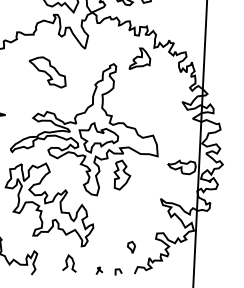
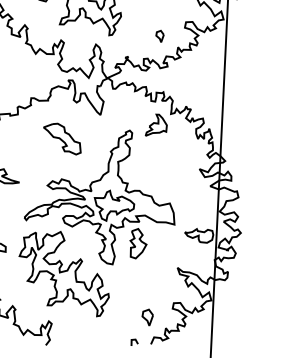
part: (131, 246) -> (147, 316), size x1.4
curve: (67, 263) -> (82, 333), removed
line: (98, 270) -> (114, 340), removed

